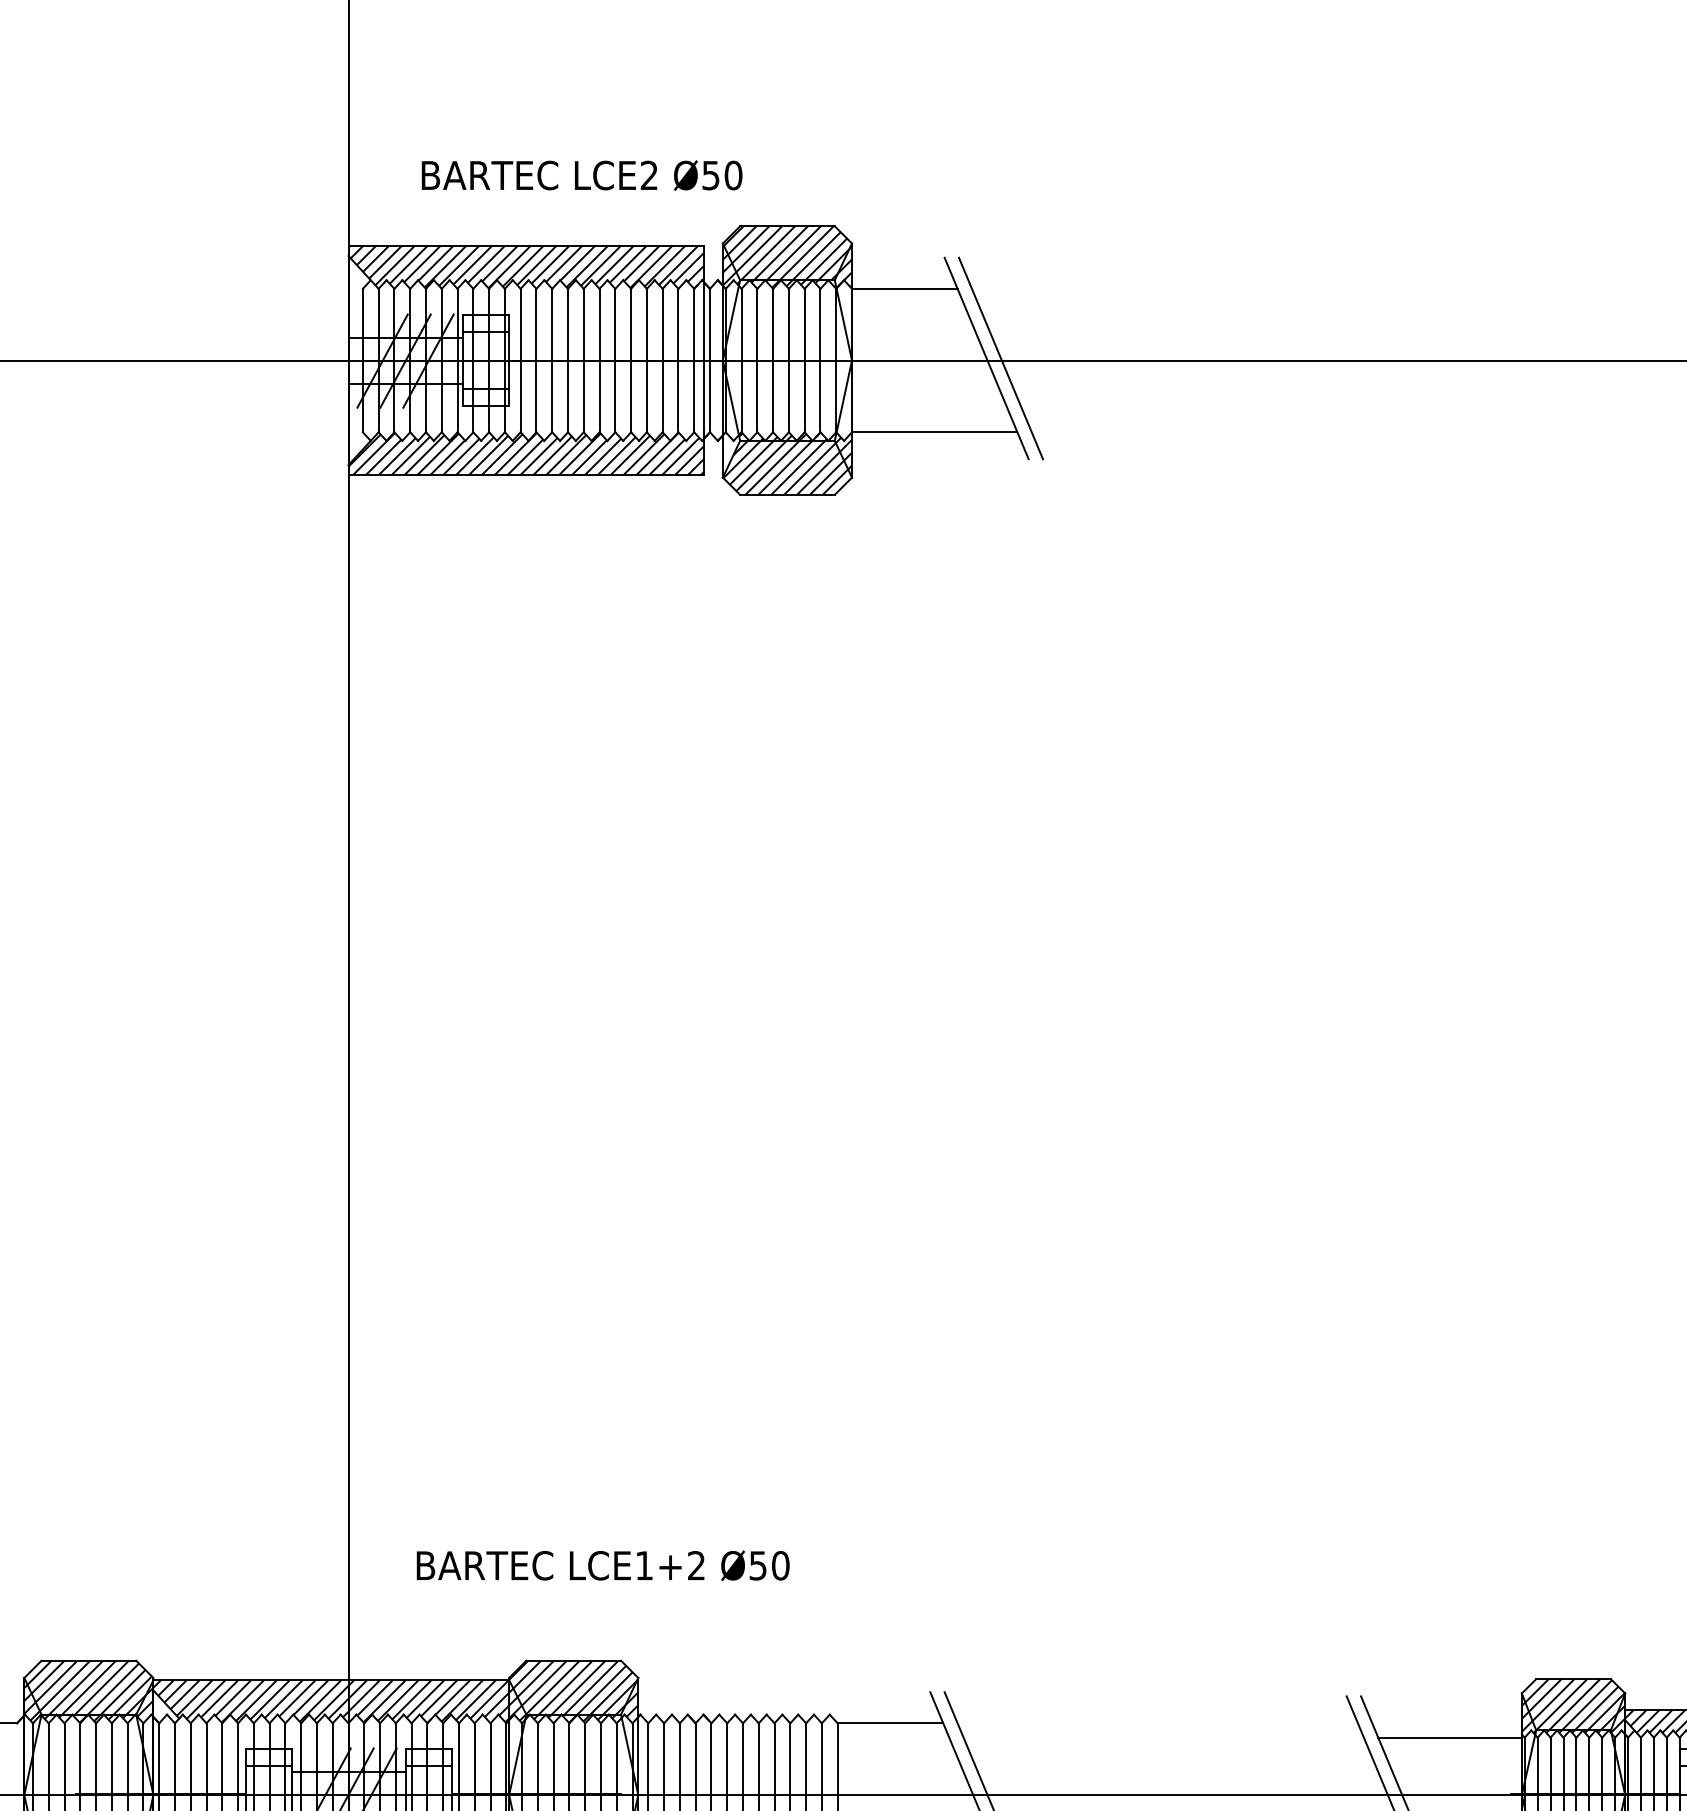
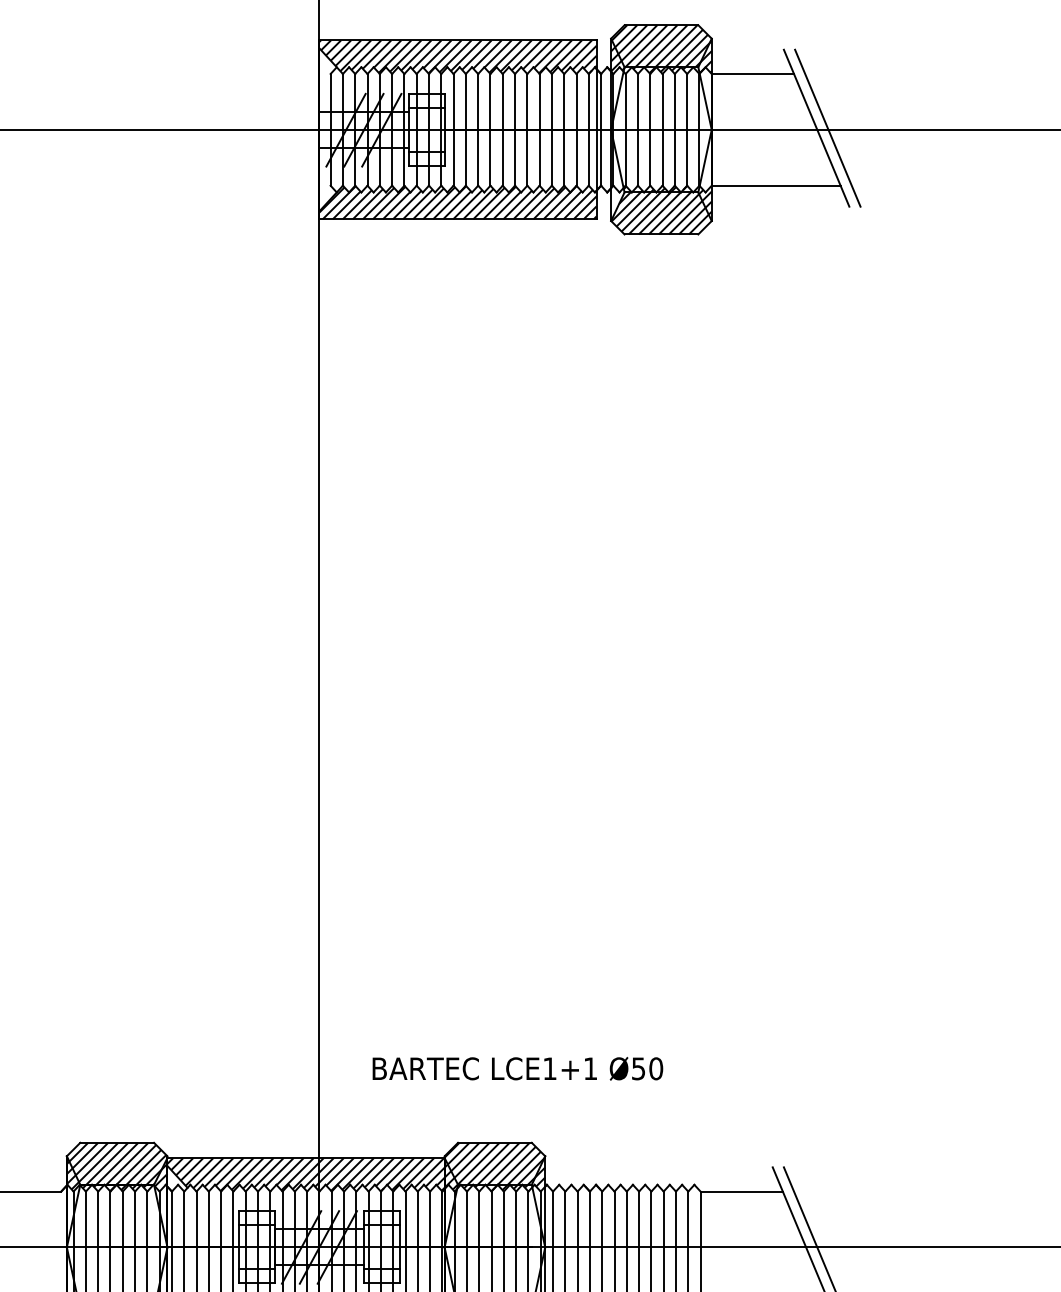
text: (696, 1565) -> (590, 1068), LCE1+2 -> LCE1+1

